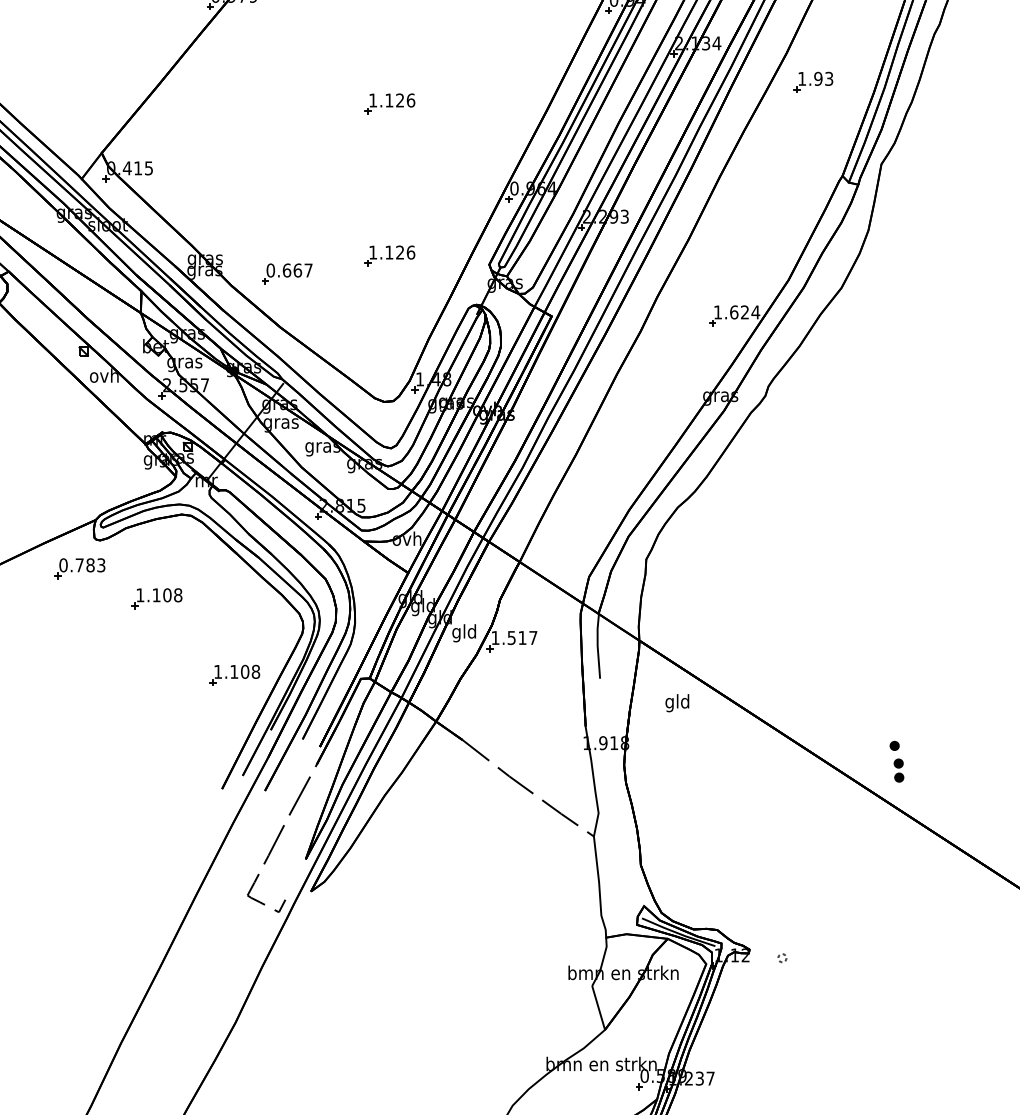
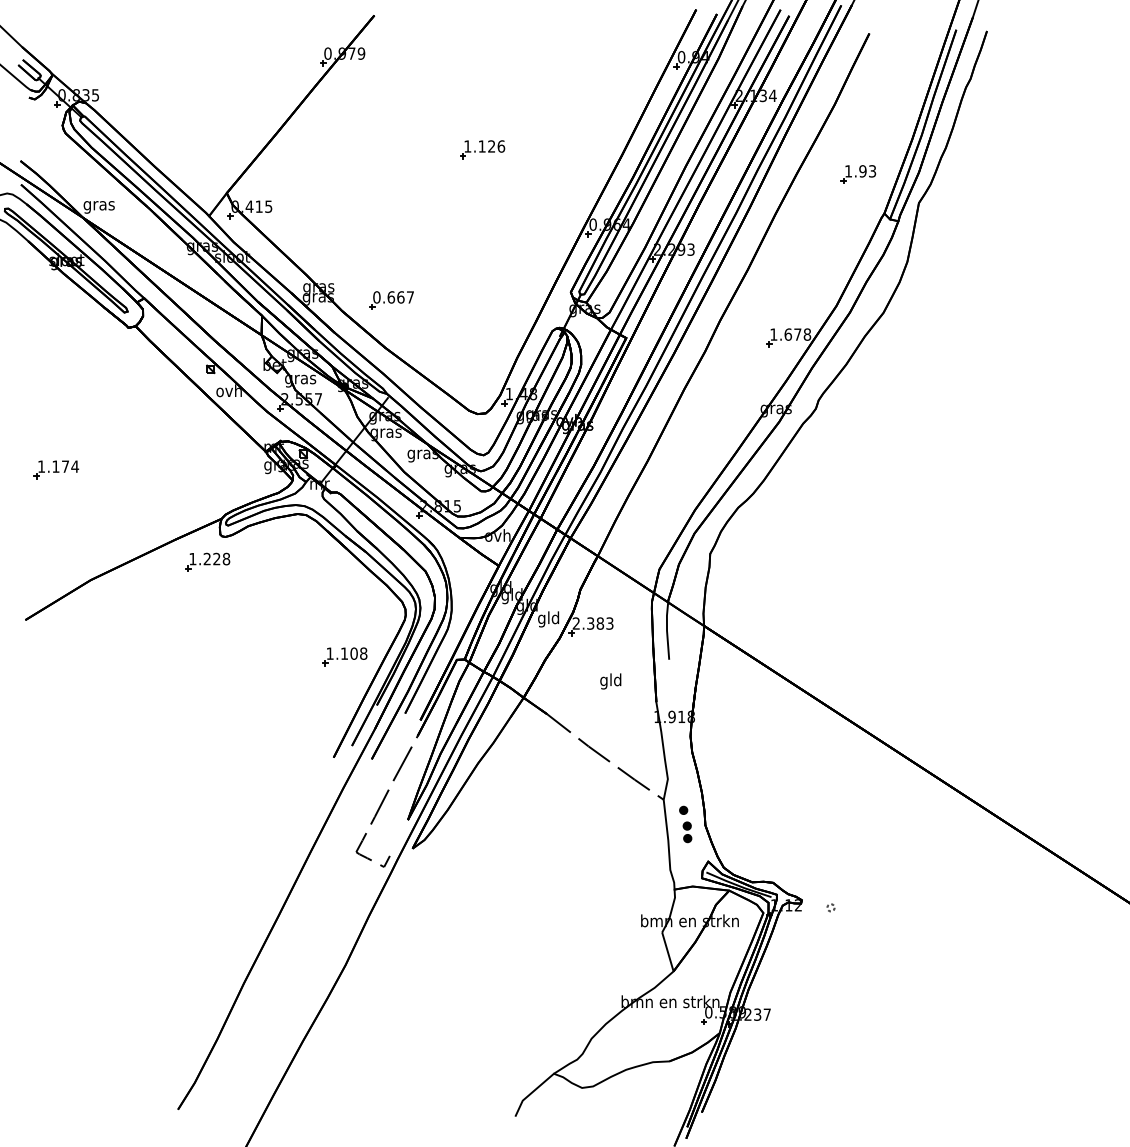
part: (813, 82) -> (858, 174), moved
part: (389, 255) -> (482, 284), removed
text: (750, 312) -> (802, 334), 1.624 -> 1.678
text: (82, 564) -> (209, 558), 0.783 -> 1.228
part: (156, 598) -> (275, 588), removed
text: (513, 637) -> (592, 623), 1.517 -> 2.383
text: (677, 703) -> (610, 681), moved
part: (896, 761) -> (685, 824), moved

